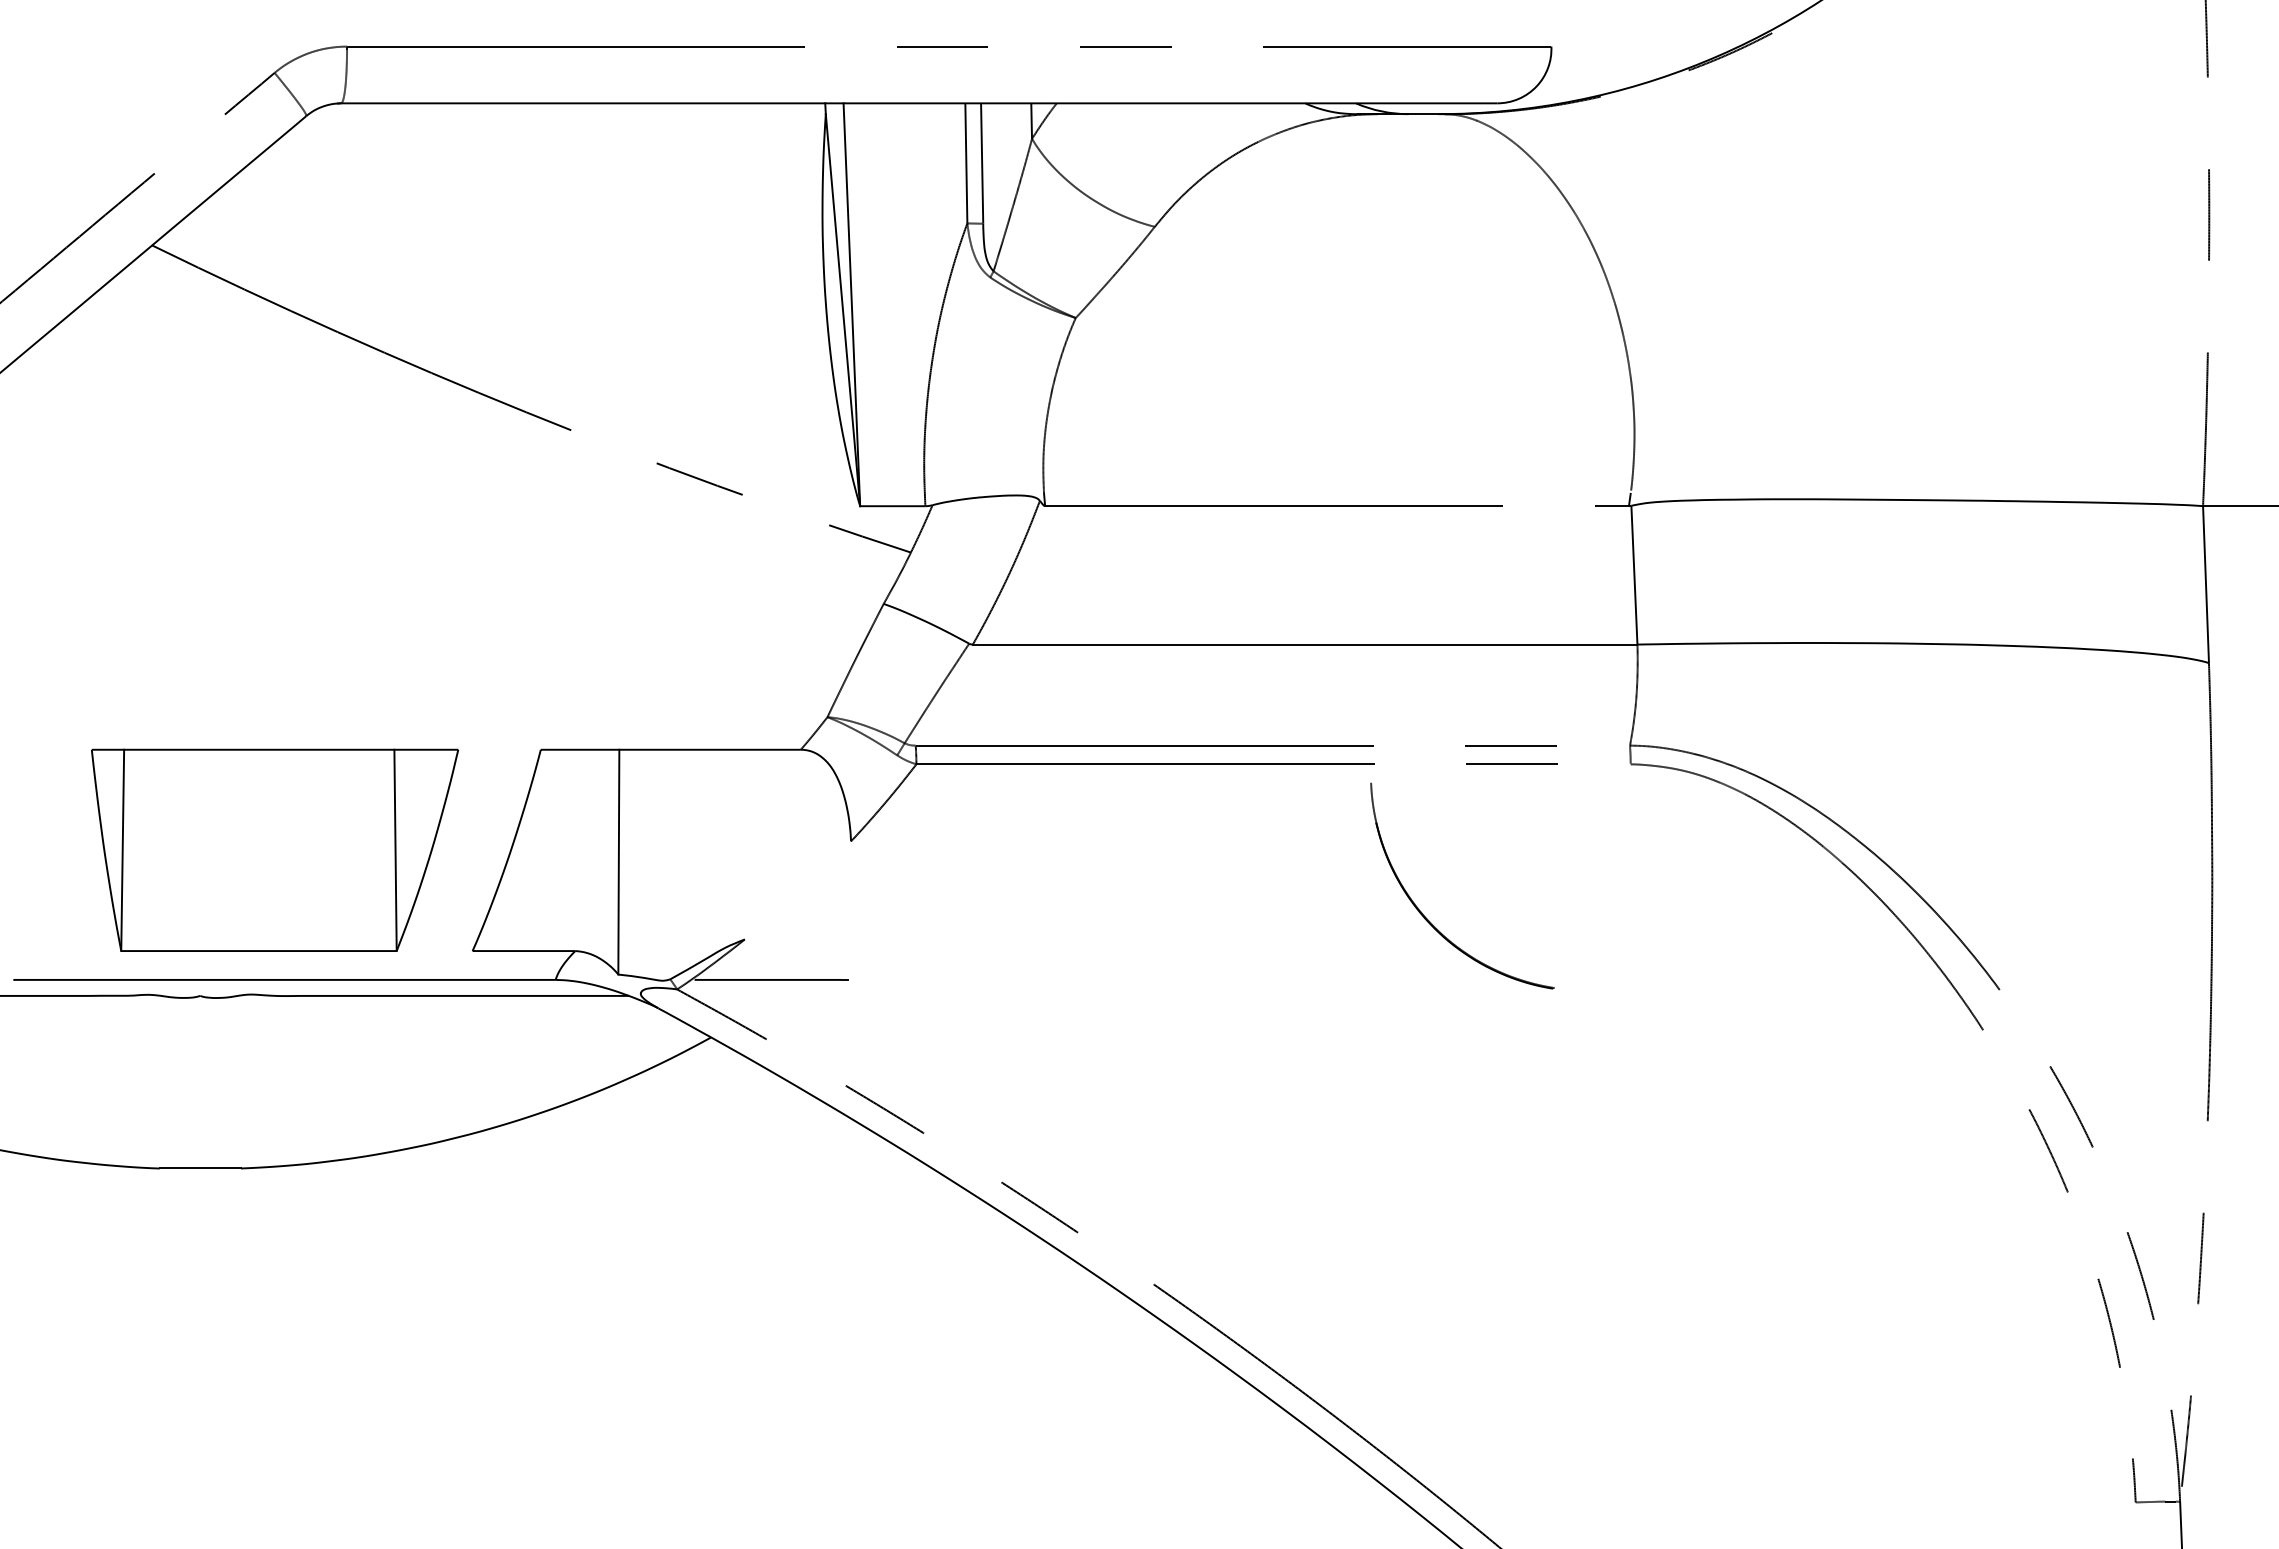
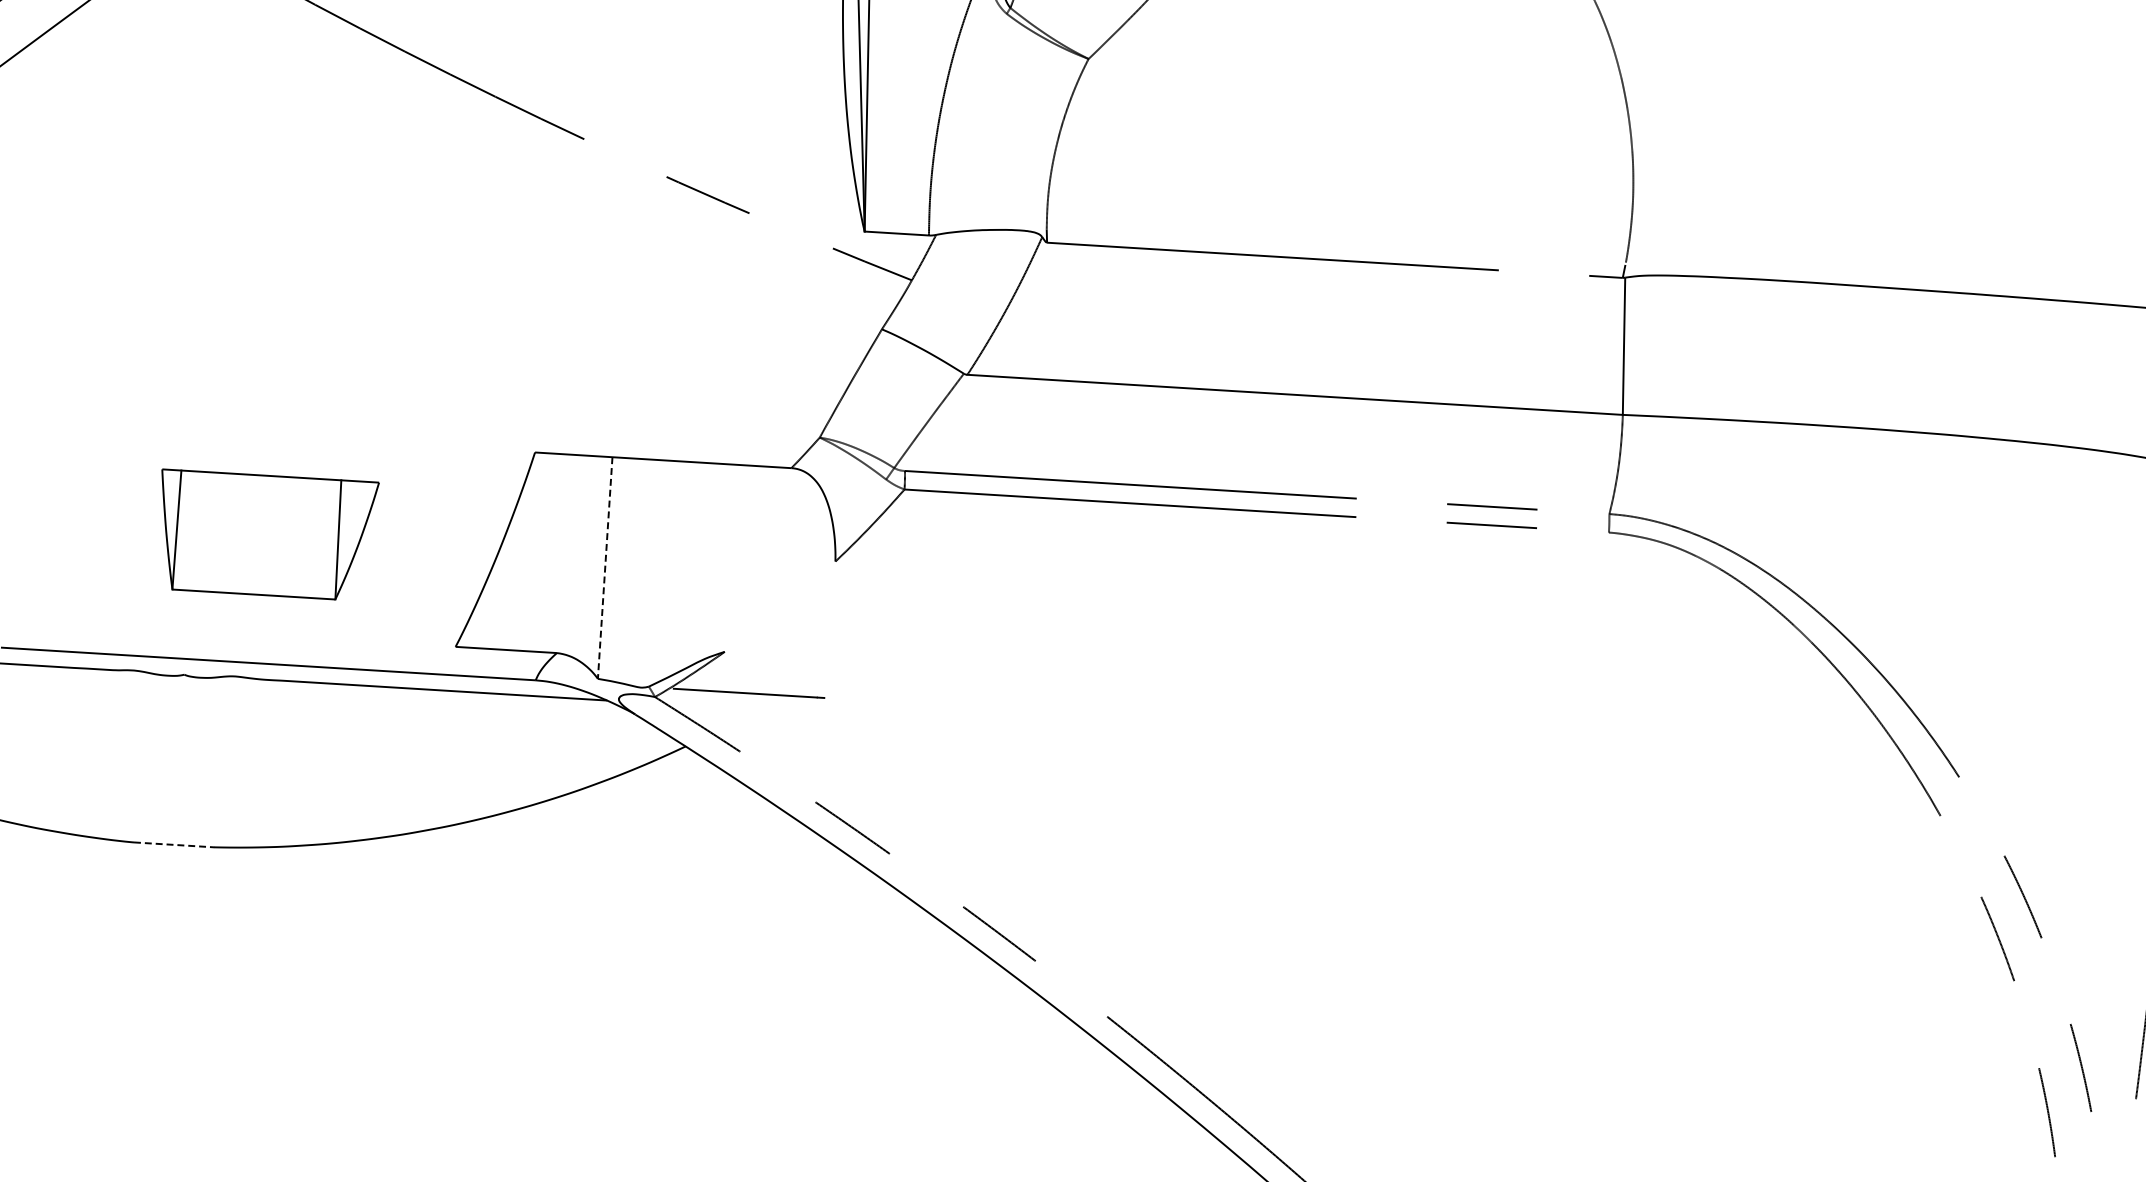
part: (275, 849) -> (267, 534), size x0.6
line: (618, 862) -> (604, 568), solid -> dashed
part: (1428, 919) -> (1400, 673), removed
line: (200, 1168) -> (174, 844), solid -> dashed

